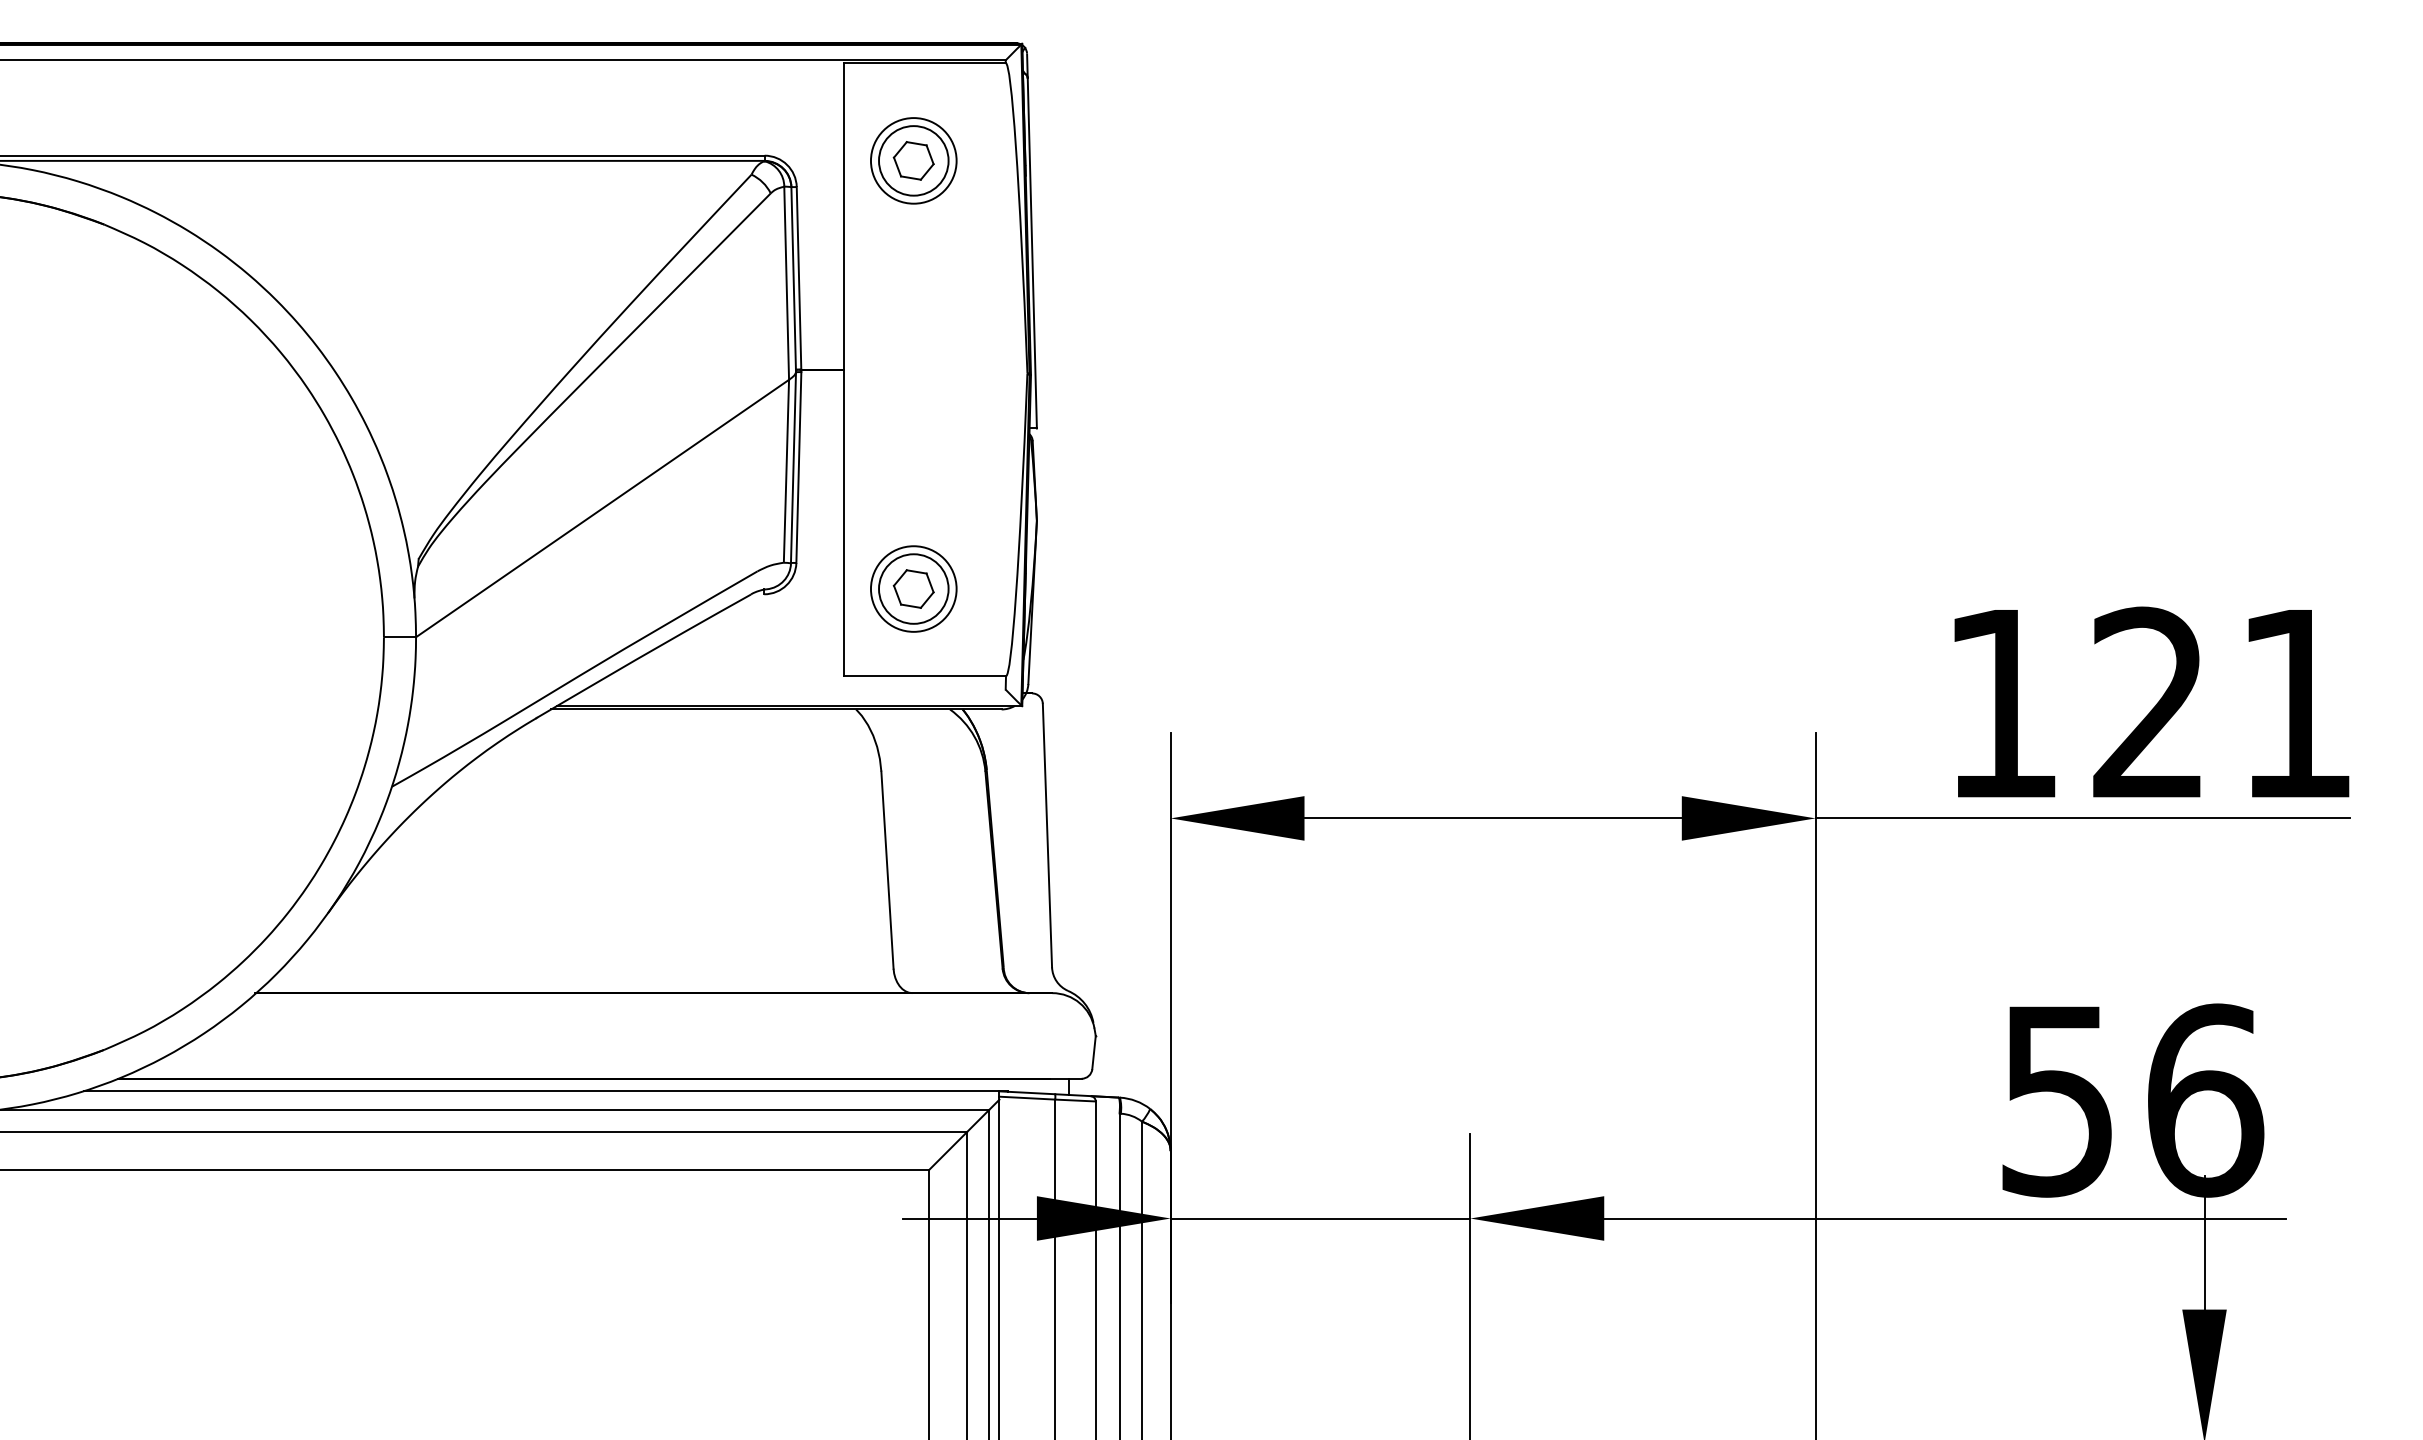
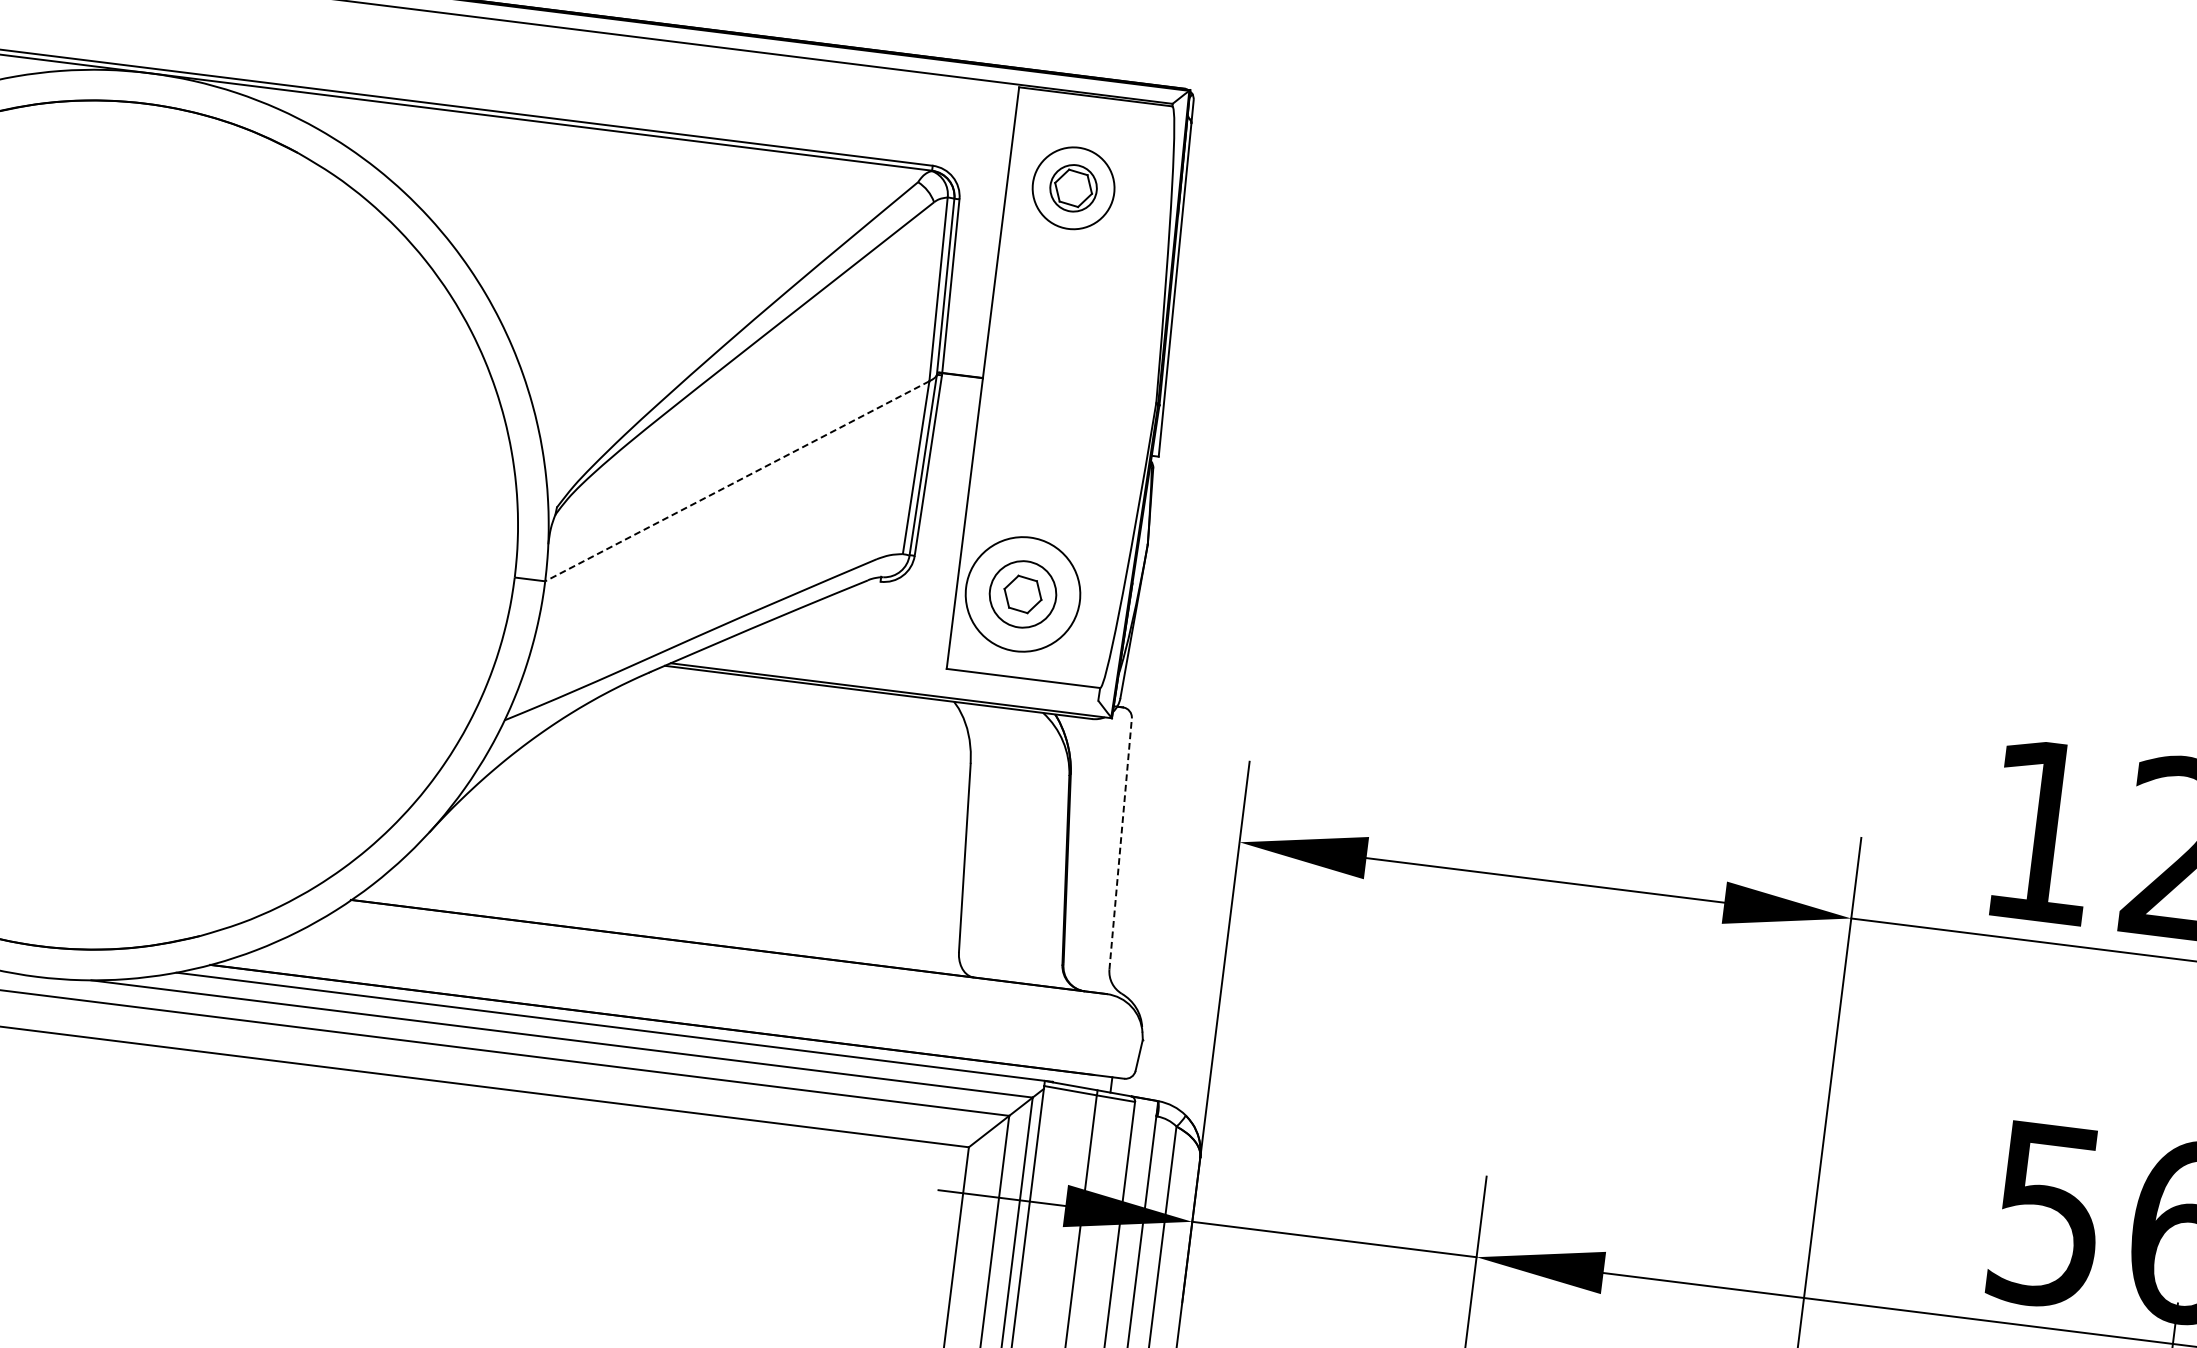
circle: (913, 160) -> (1073, 187), size x0.7
line: (602, 508) -> (737, 481), solid -> dashed
circle: (913, 588) -> (1022, 593), size x1.4
line: (1047, 835) -> (1120, 843), solid -> dashed

